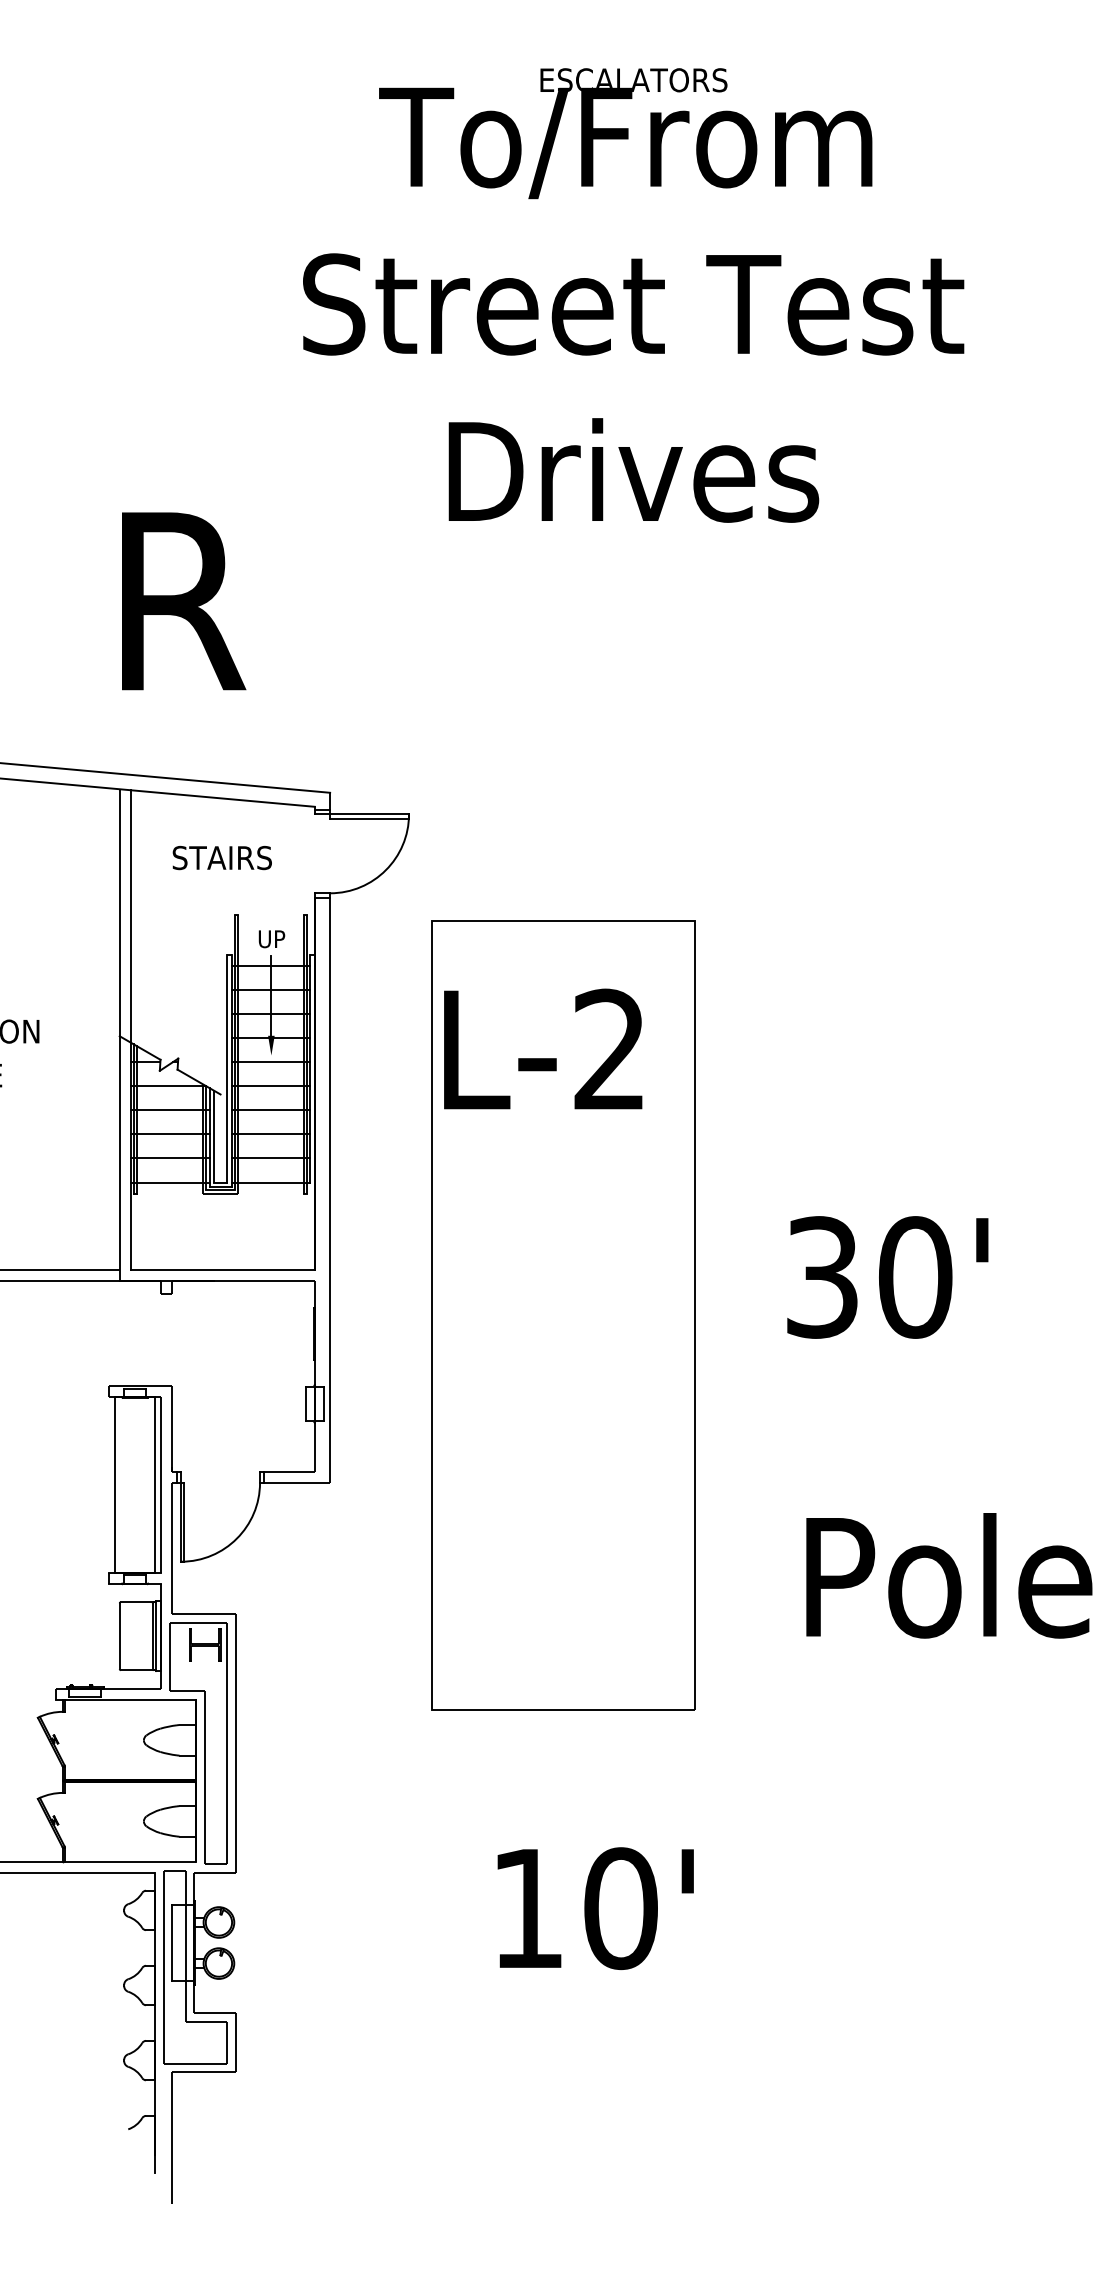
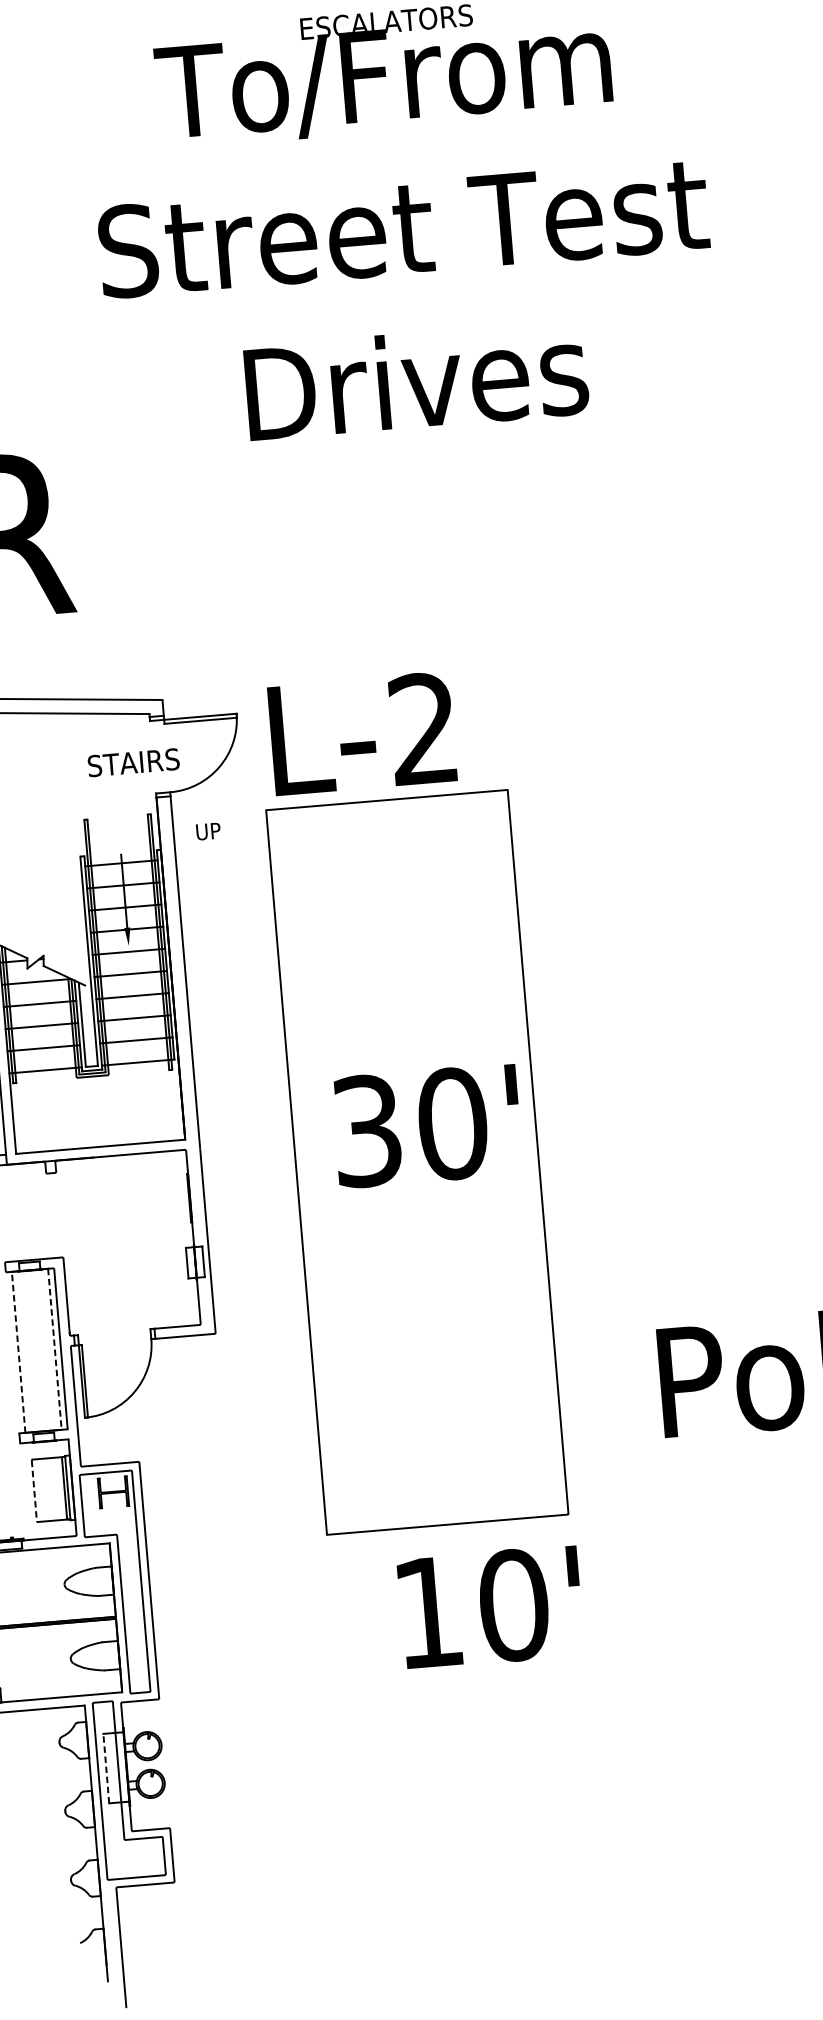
text: (221, 858) -> (132, 763), moved
text: (271, 939) -> (208, 831), moved
text: (543, 1048) -> (362, 732), moved
text: (887, 1277) -> (427, 1126), moved
line: (115, 1485) -> (18, 1352), solid -> dashed
line: (154, 1485) -> (54, 1349), solid -> dashed
line: (119, 1636) -> (34, 1491), solid -> dashed
text: (595, 1908) -> (490, 1607), moved
line: (172, 1943) -> (106, 1769), solid -> dashed

